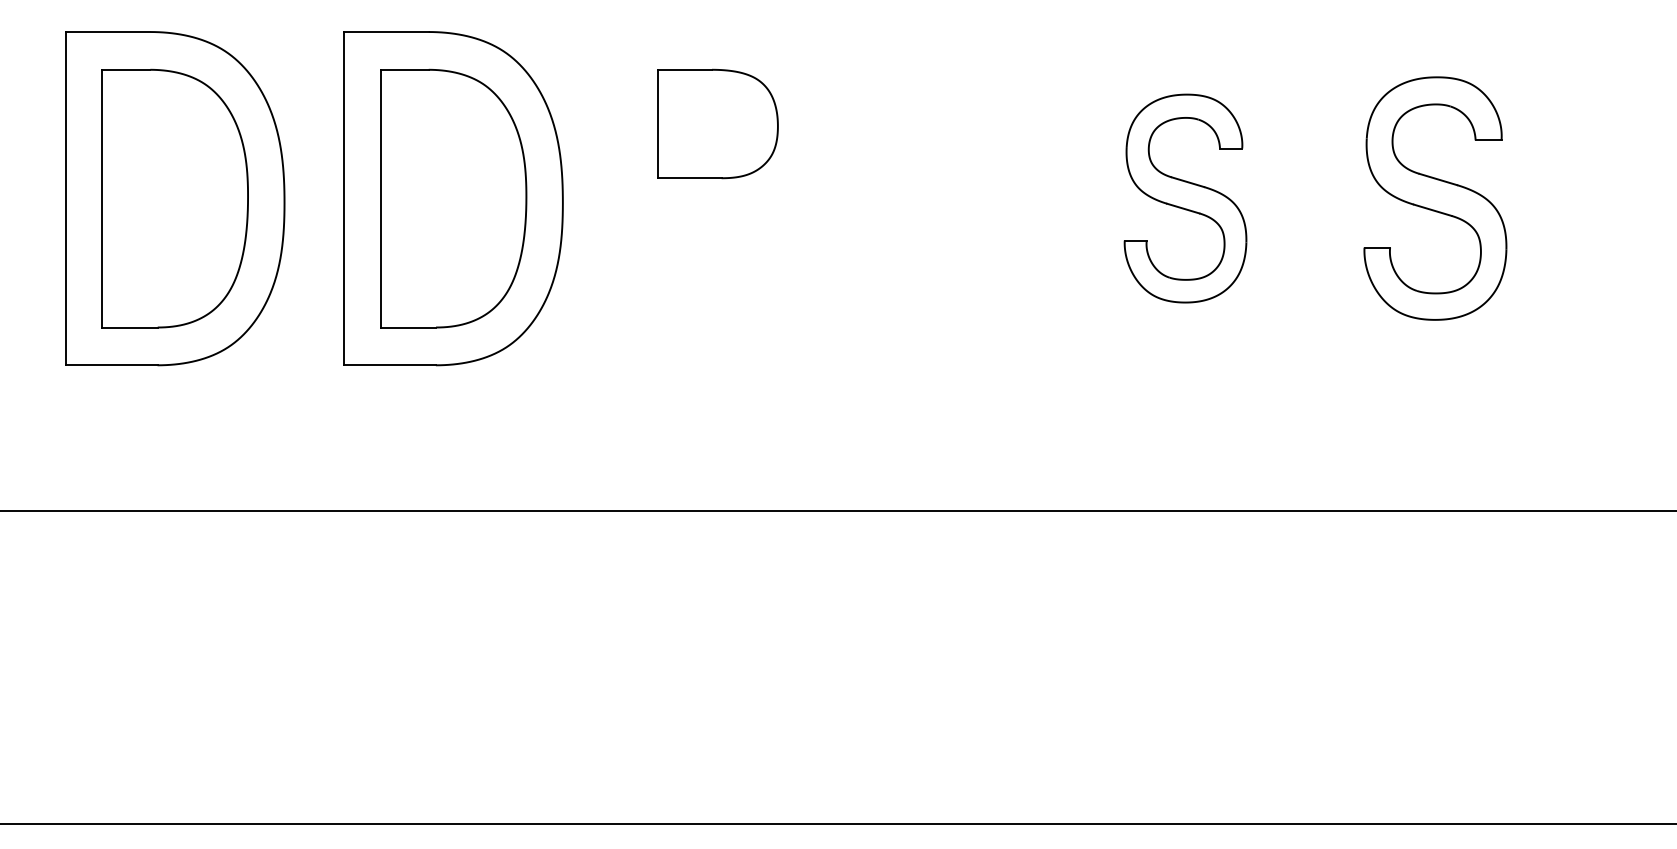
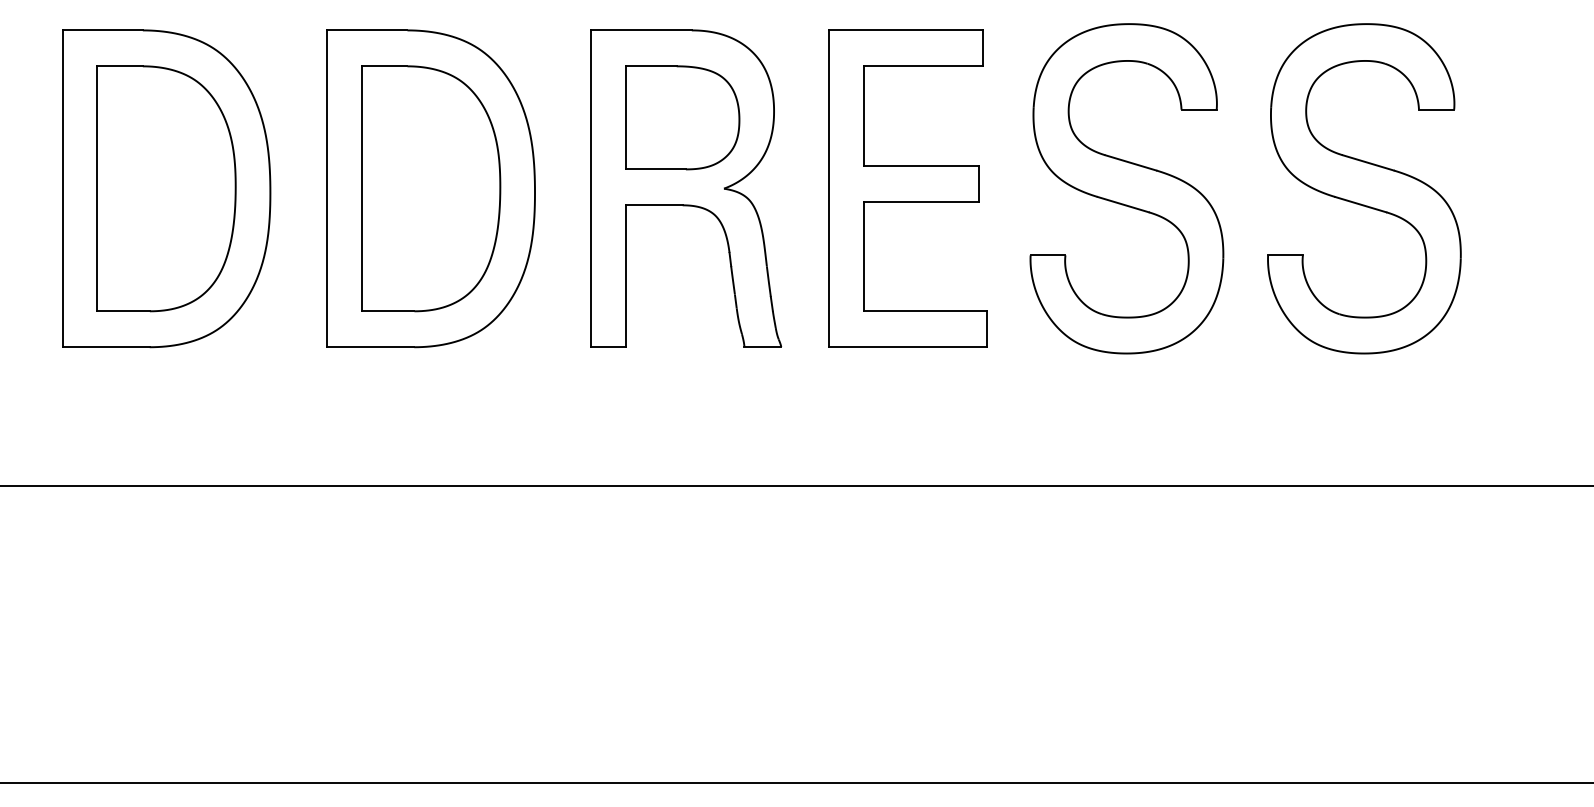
part: (721, 198) -> (685, 188), added
part: (954, 198) -> (907, 188), added
part: (1185, 198) -> (1126, 188), size x1.67
part: (1435, 198) -> (1364, 188), size x1.43

